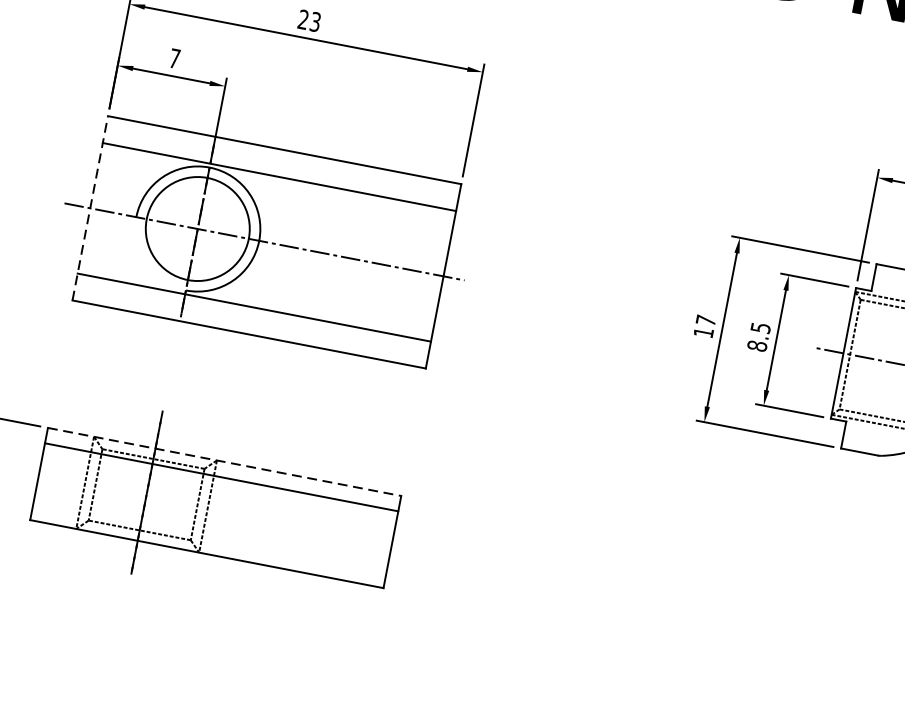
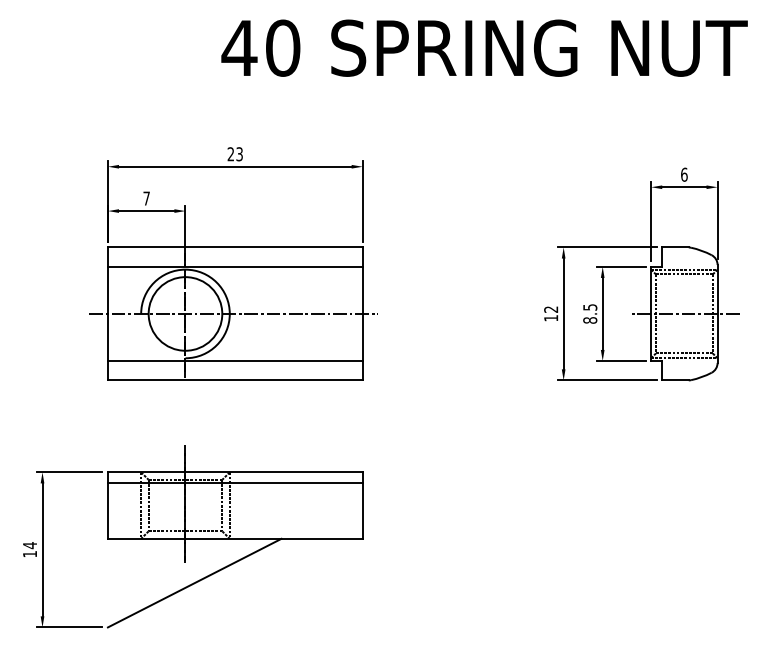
line: (89, 207) -> (107, 313), dashed -> solid
text: (706, 320) -> (551, 309), 17 -> 12
line: (224, 462) -> (235, 472), dashed -> solid
line: (138, 603) -> (194, 582), added

